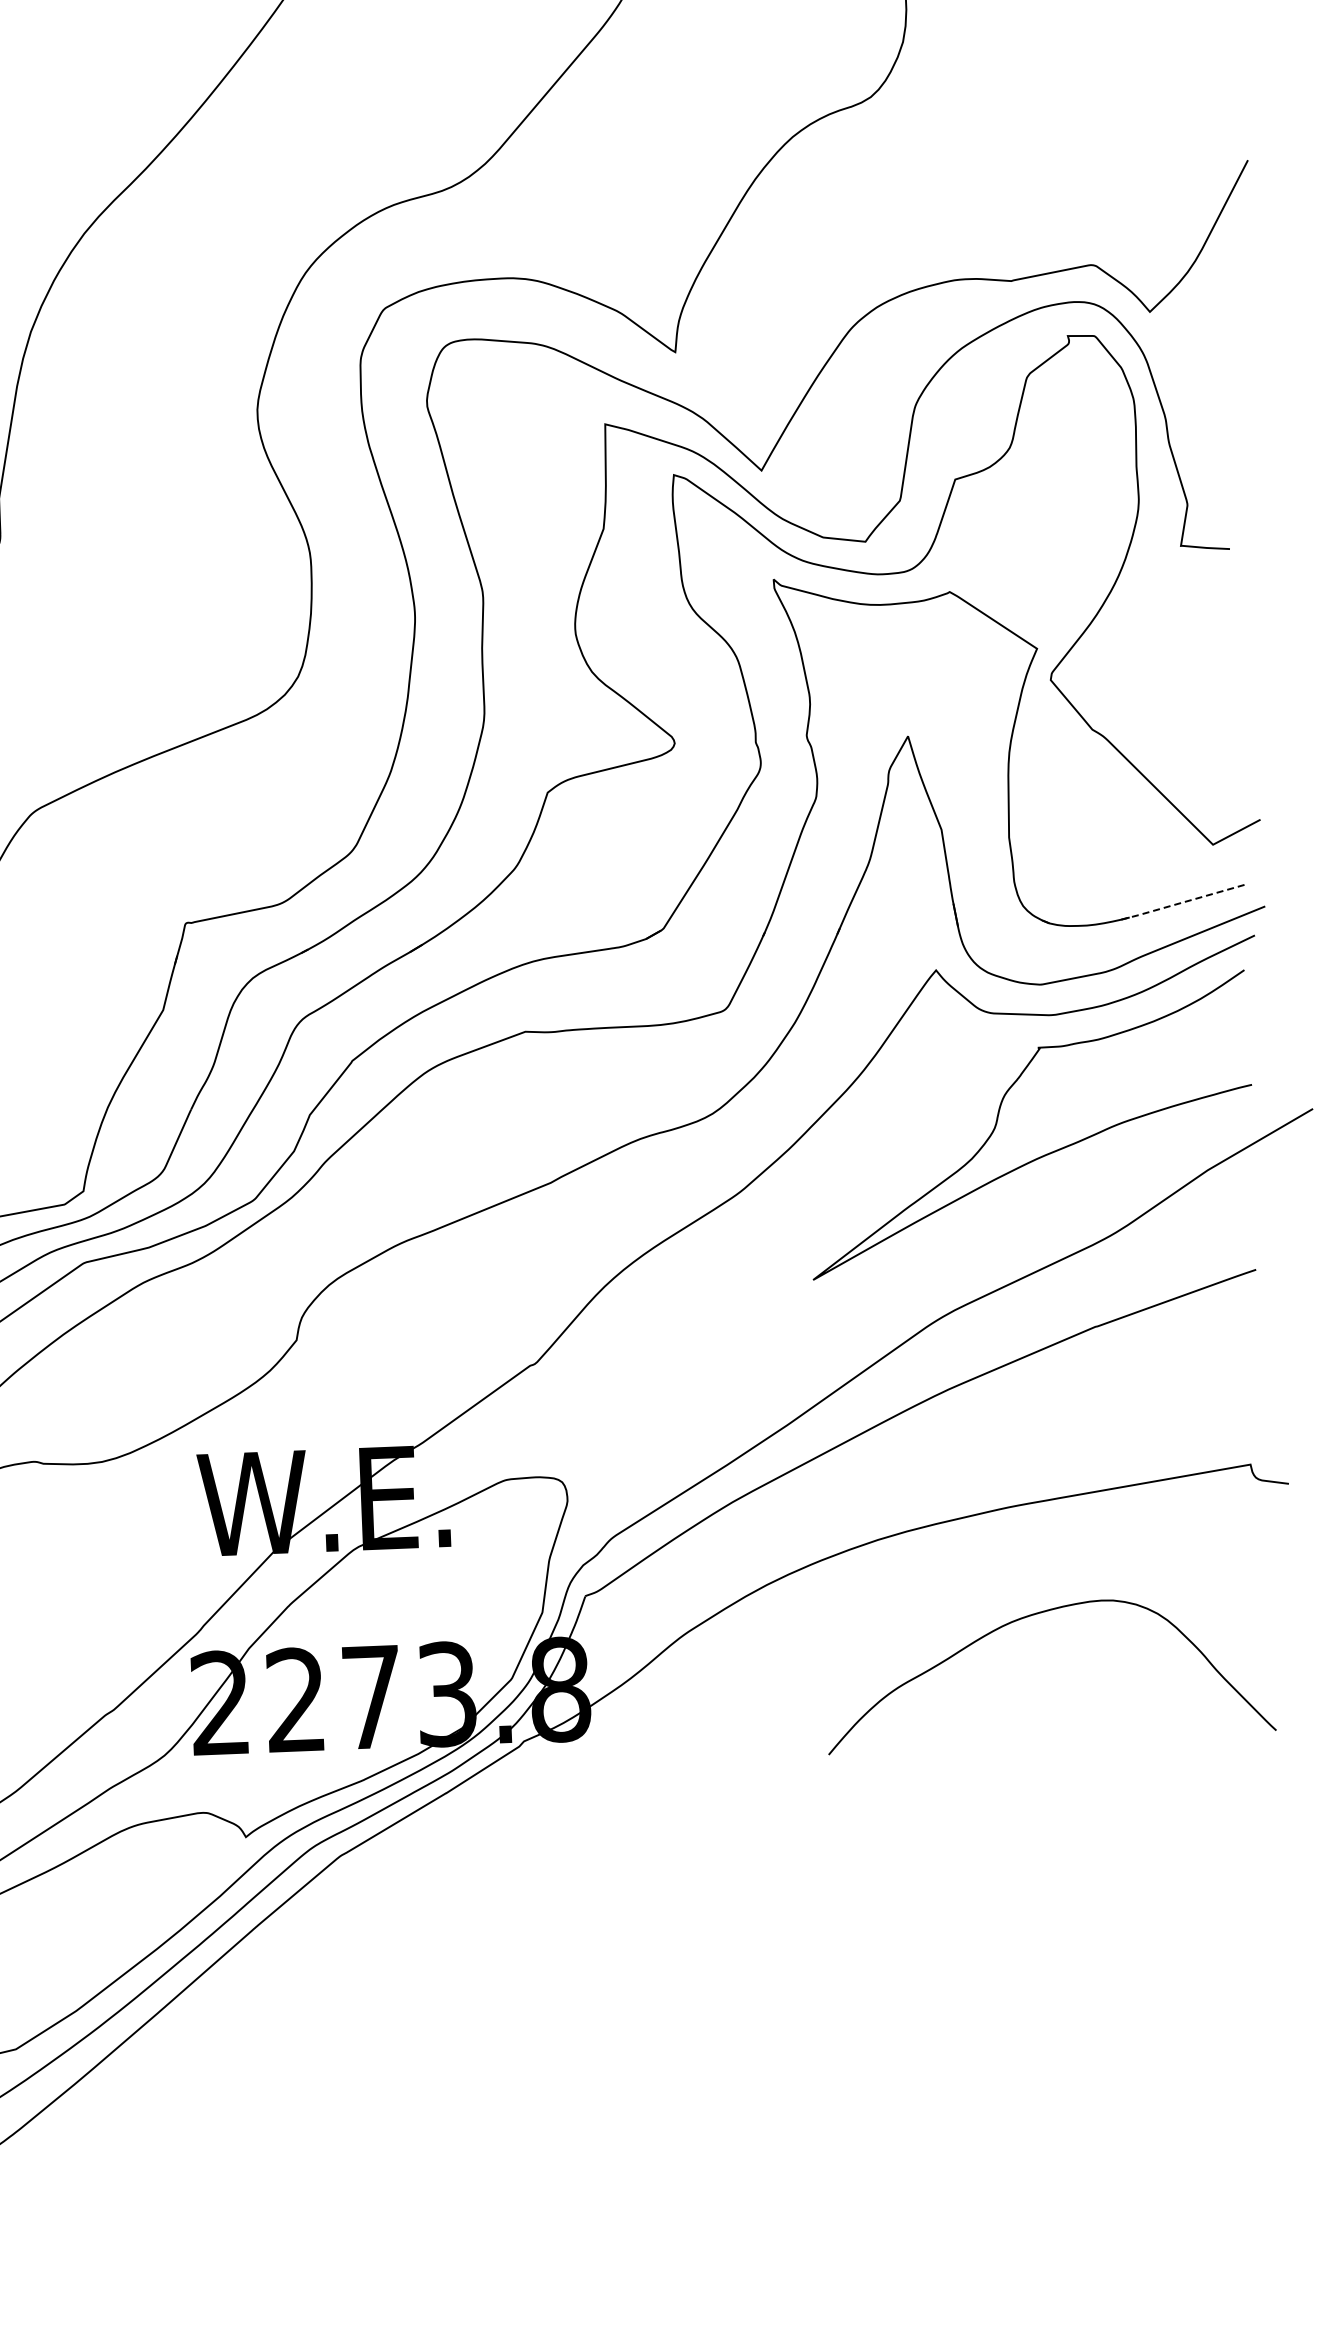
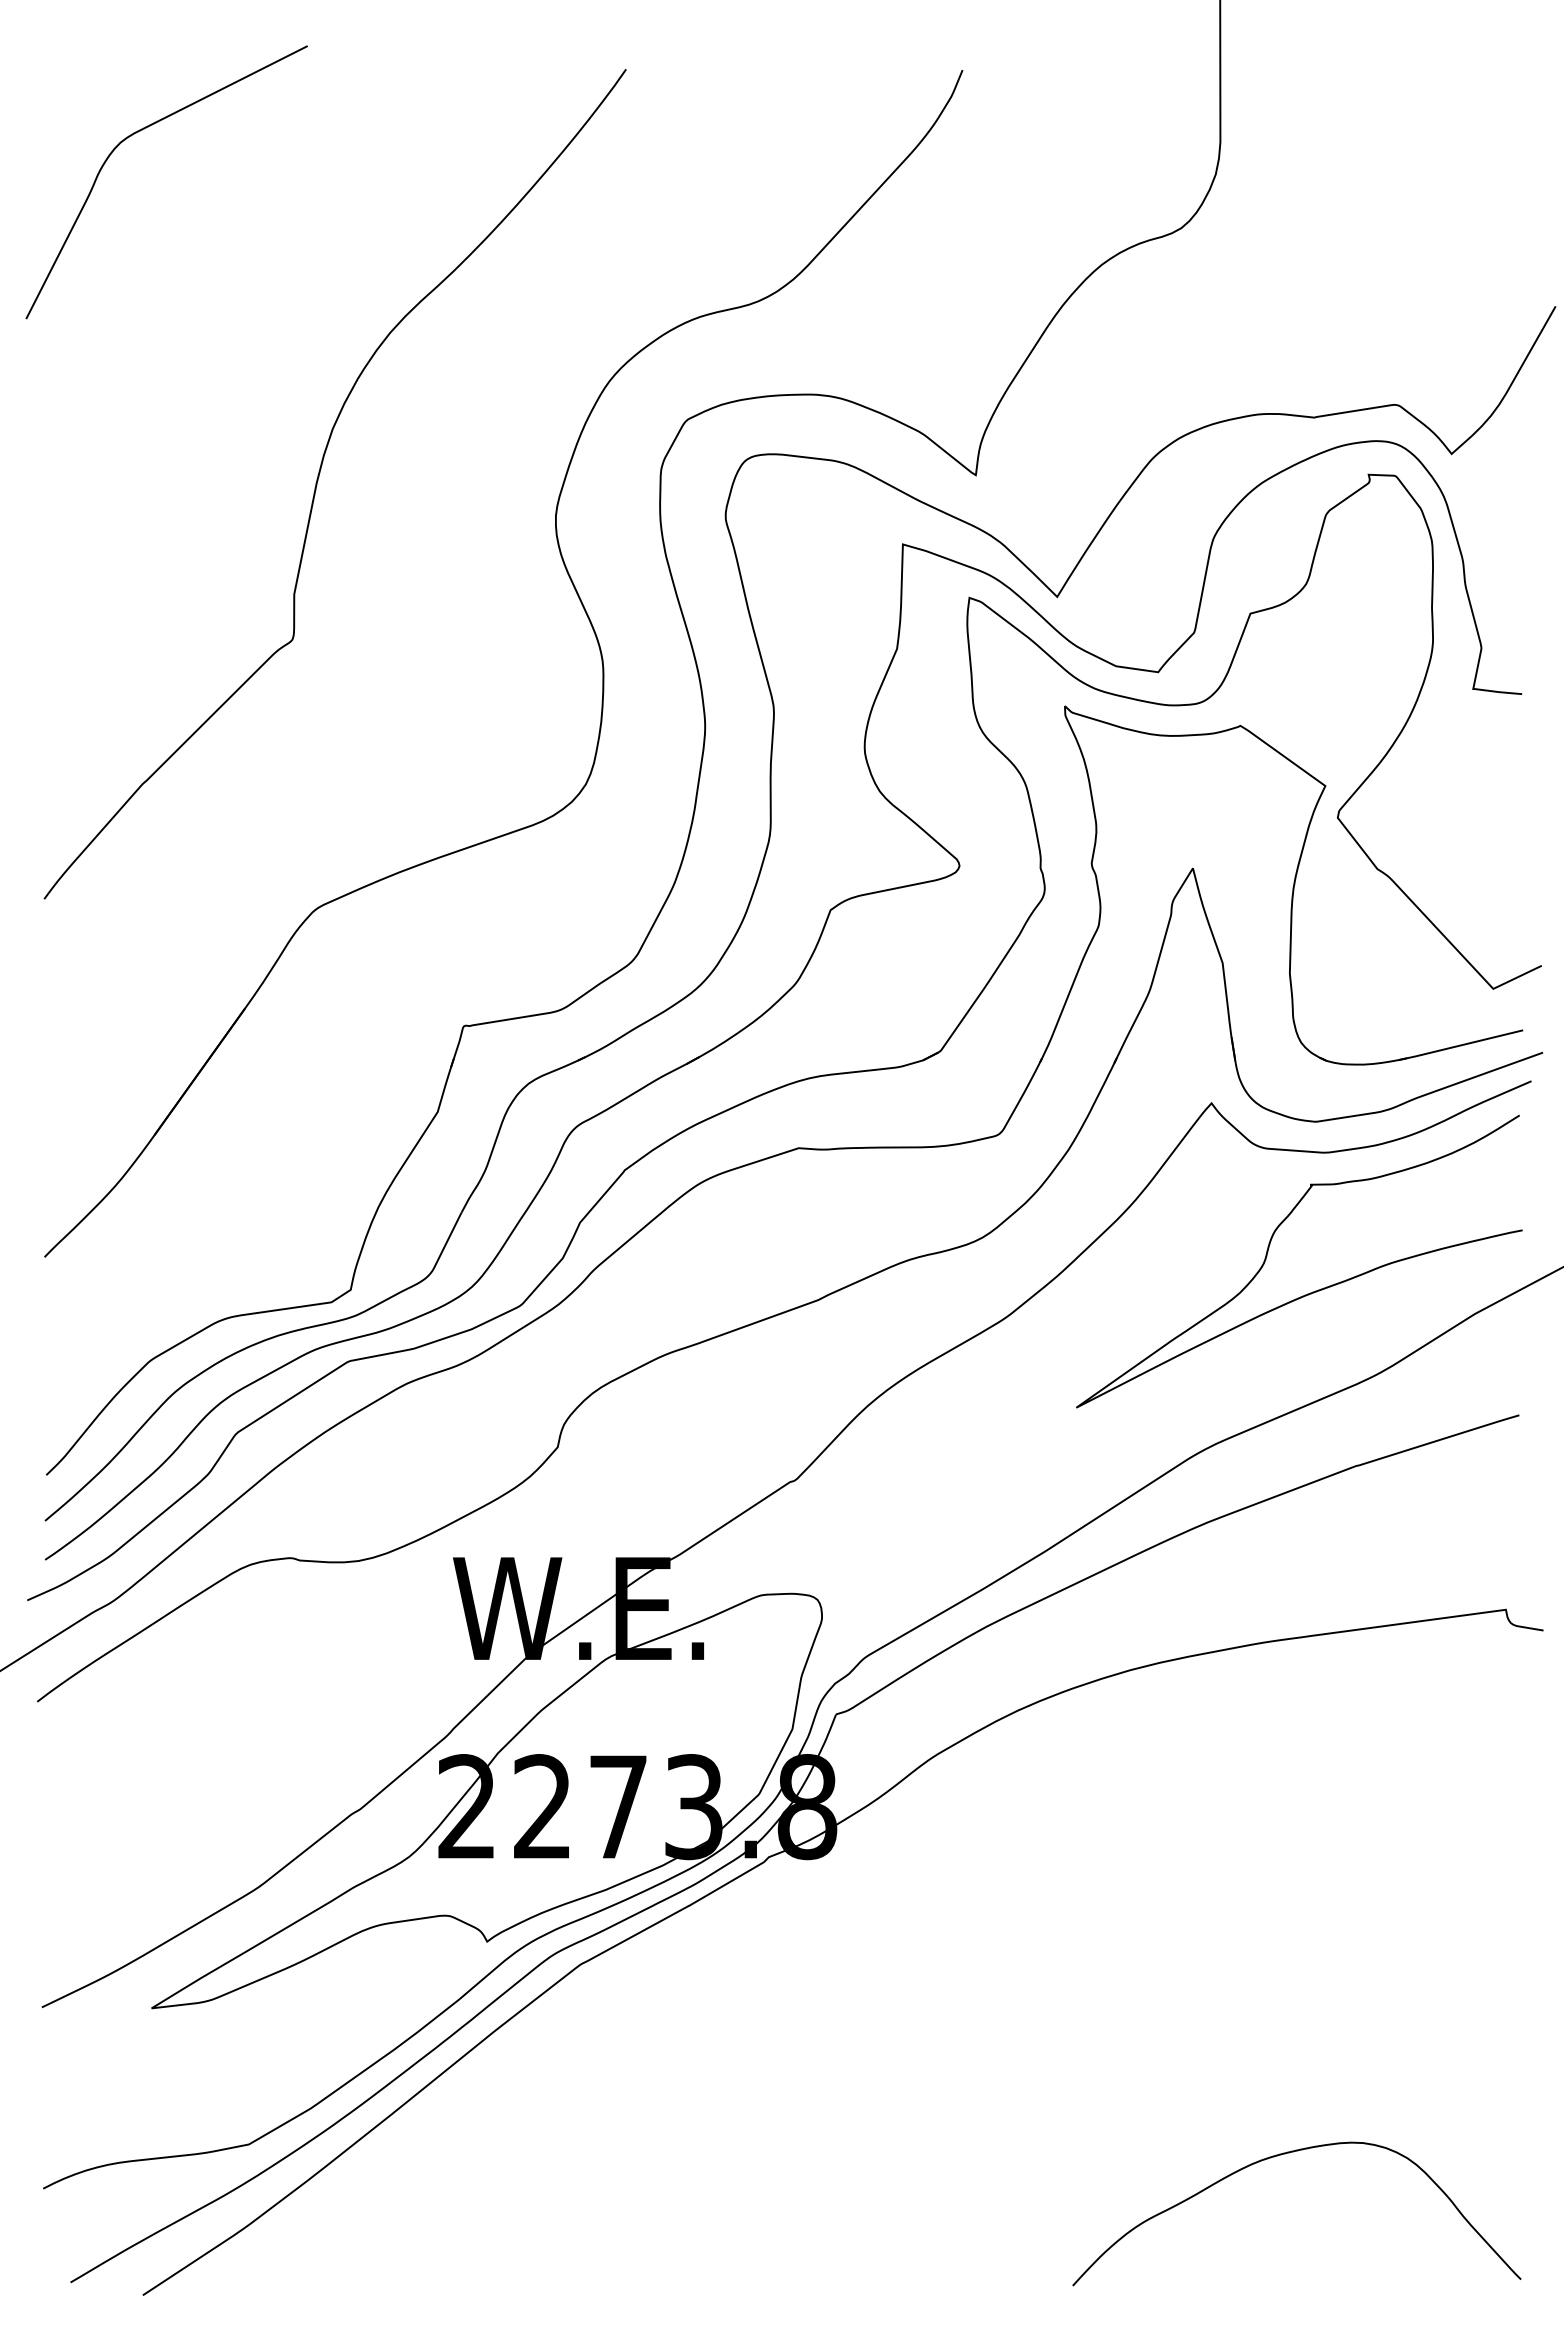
line: (1181, 902) -> (1459, 1045), dashed -> solid
curve: (1032, 1616) -> (1281, 2155), moved

